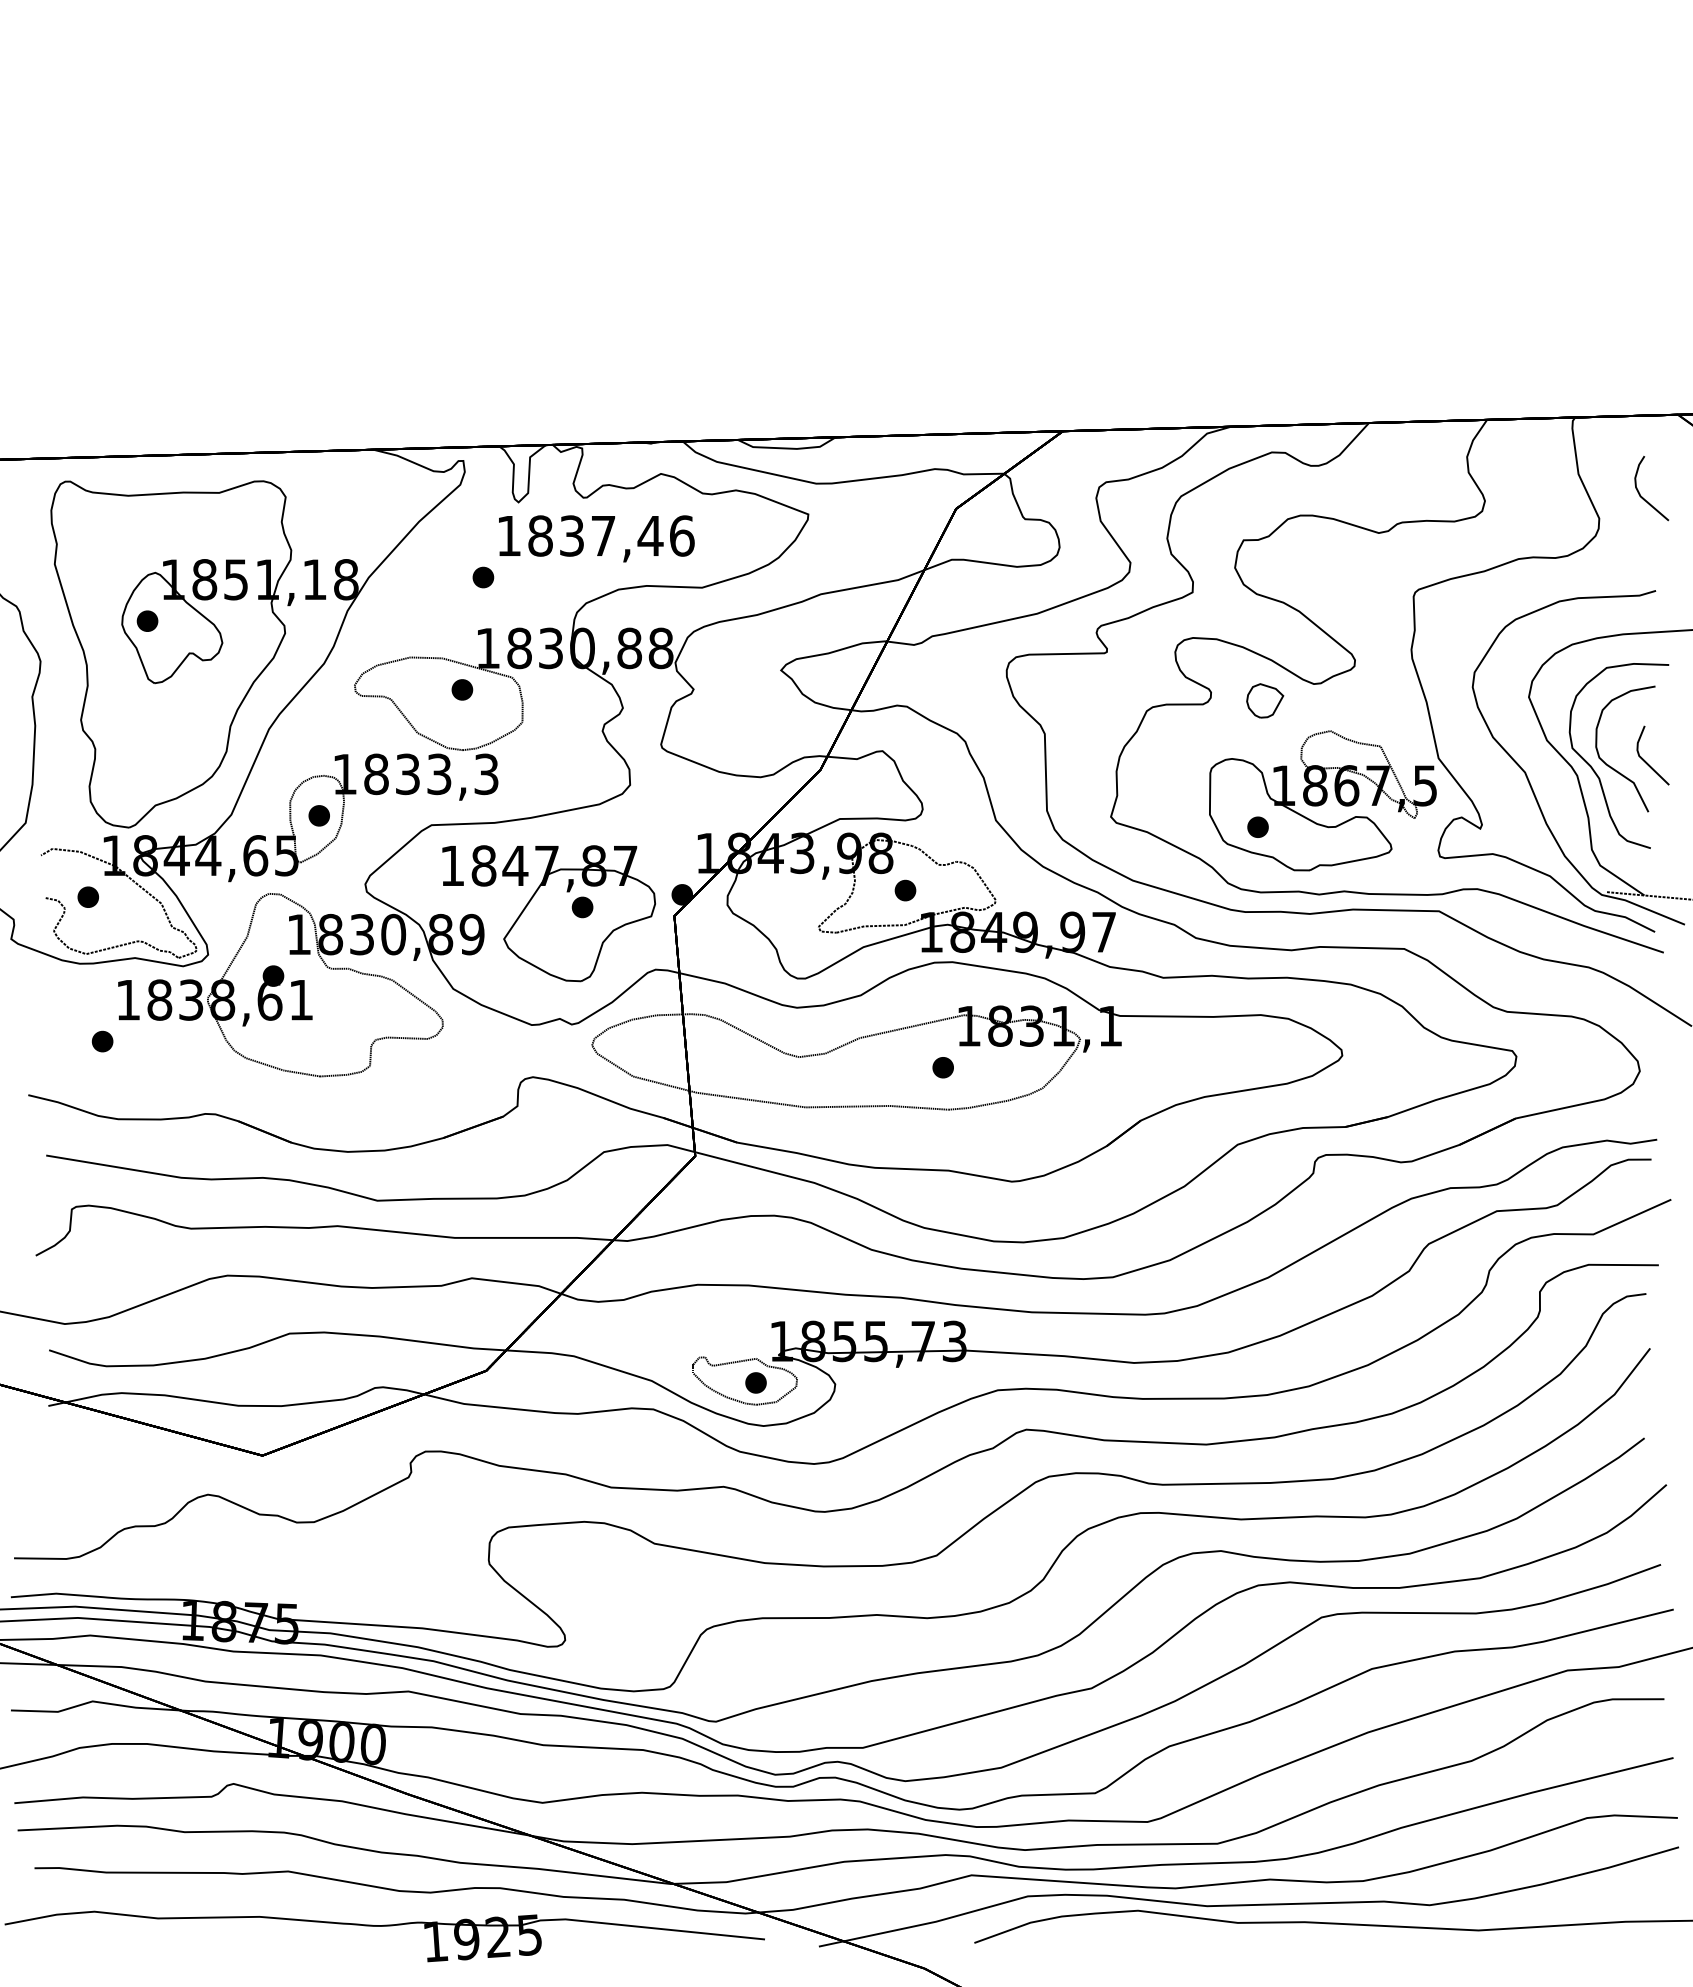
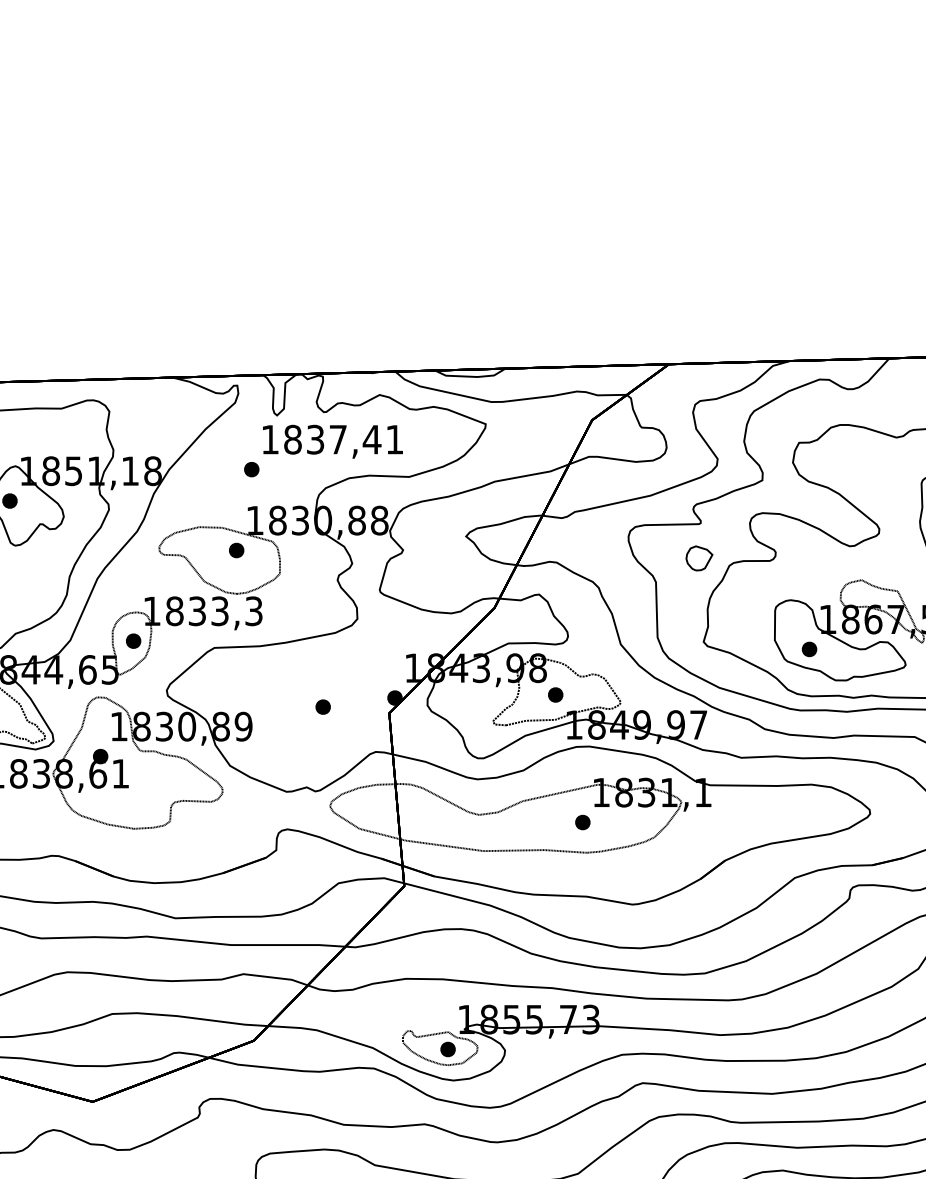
text: (682, 535) -> (395, 439), 1837,46 -> 1837,41
part: (1265, 700) -> (699, 558), moved
part: (548, 913) -> (298, 711), removed

